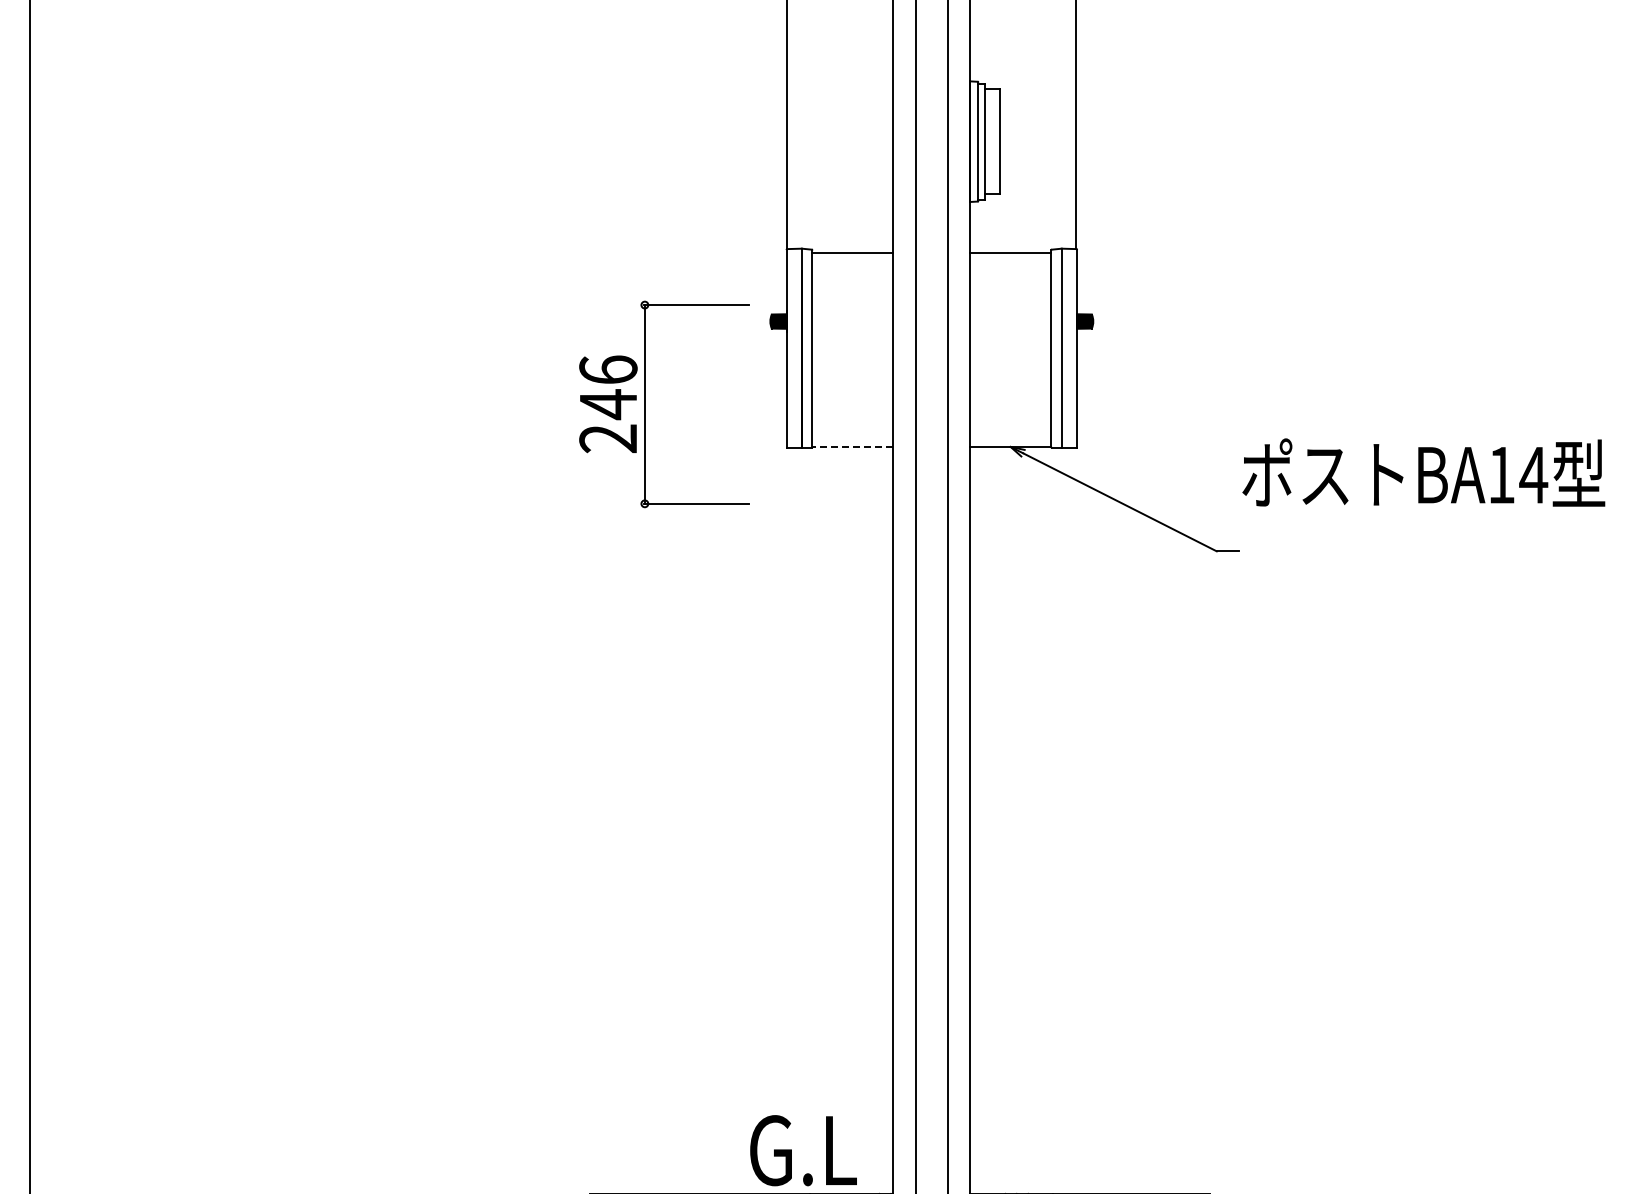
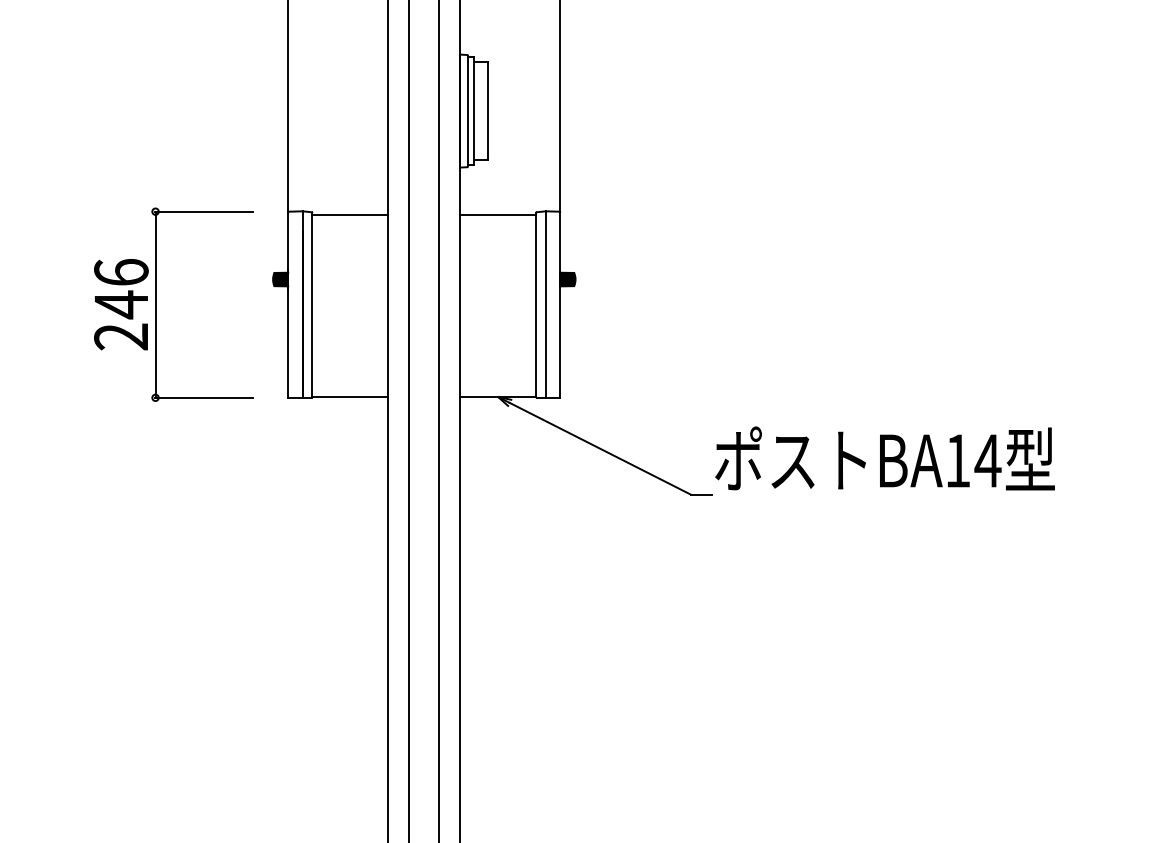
part: (645, 404) -> (156, 304), moved
line: (852, 447) -> (350, 397), dashed -> solid
text: (1423, 472) -> (884, 458), moved

